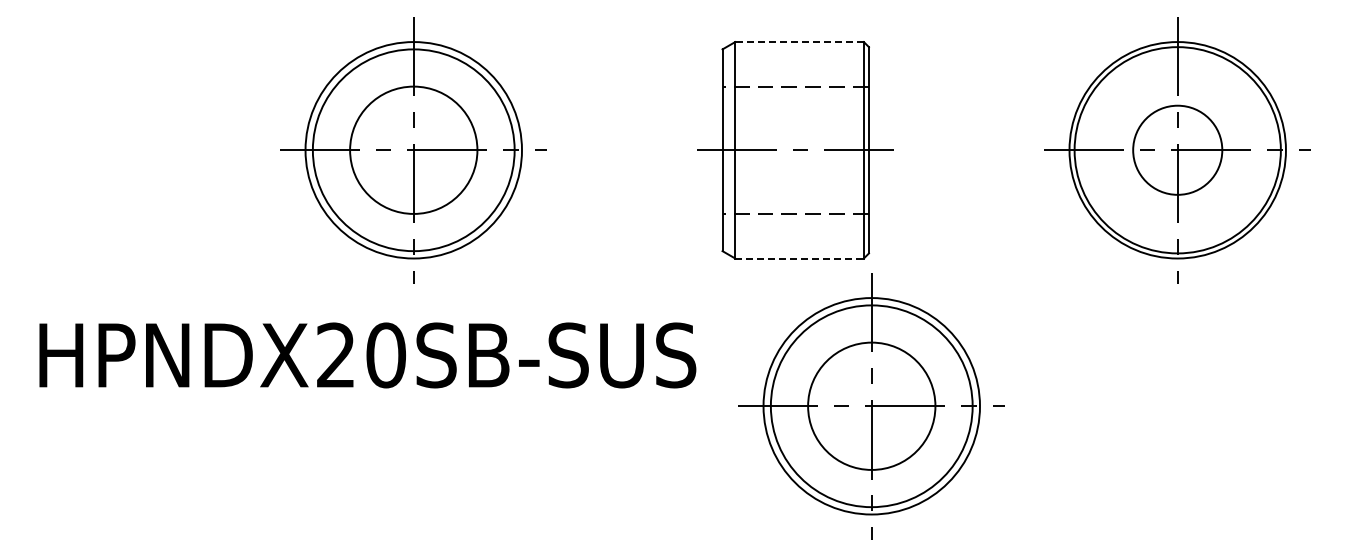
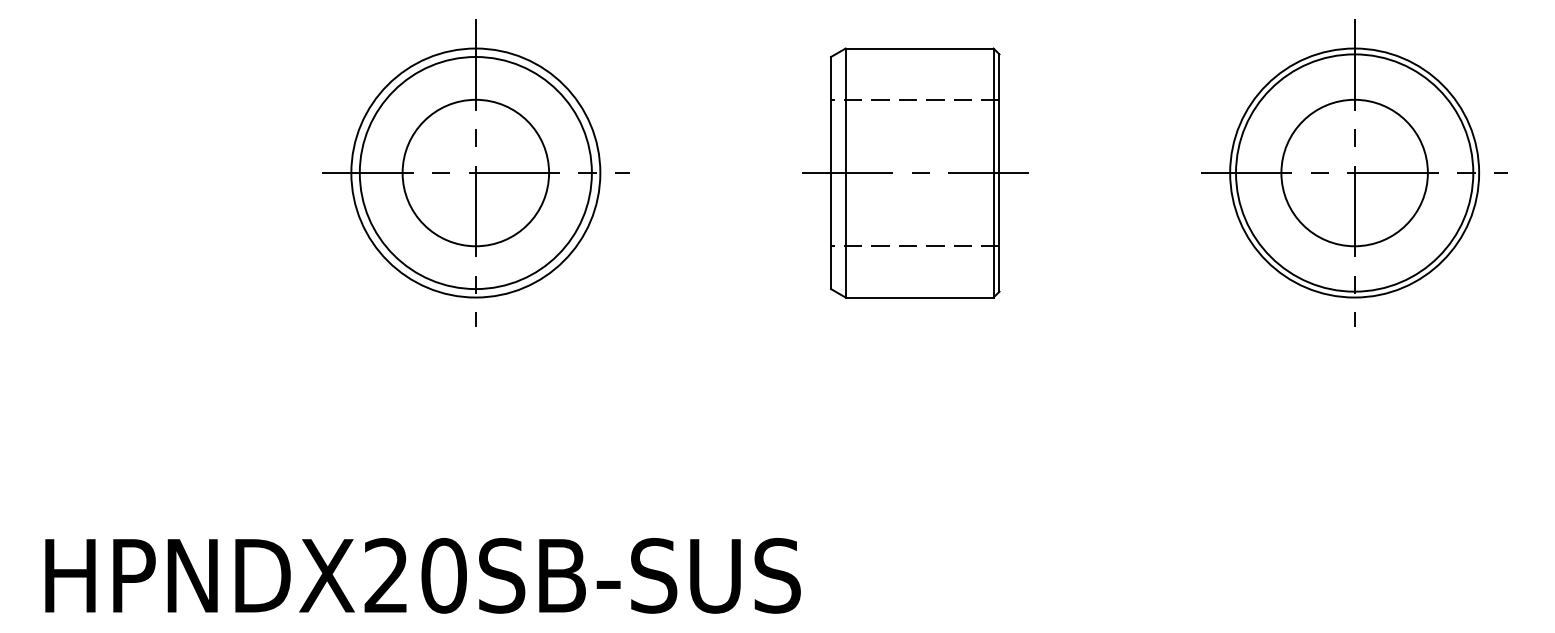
line: (799, 42) -> (919, 49), dashed -> solid
circle: (1177, 149) -> (1354, 172), size x1.43
line: (800, 258) -> (920, 297), dashed -> solid
text: (367, 355) -> (422, 575), moved
part: (871, 406) -> (1002, 467), removed

